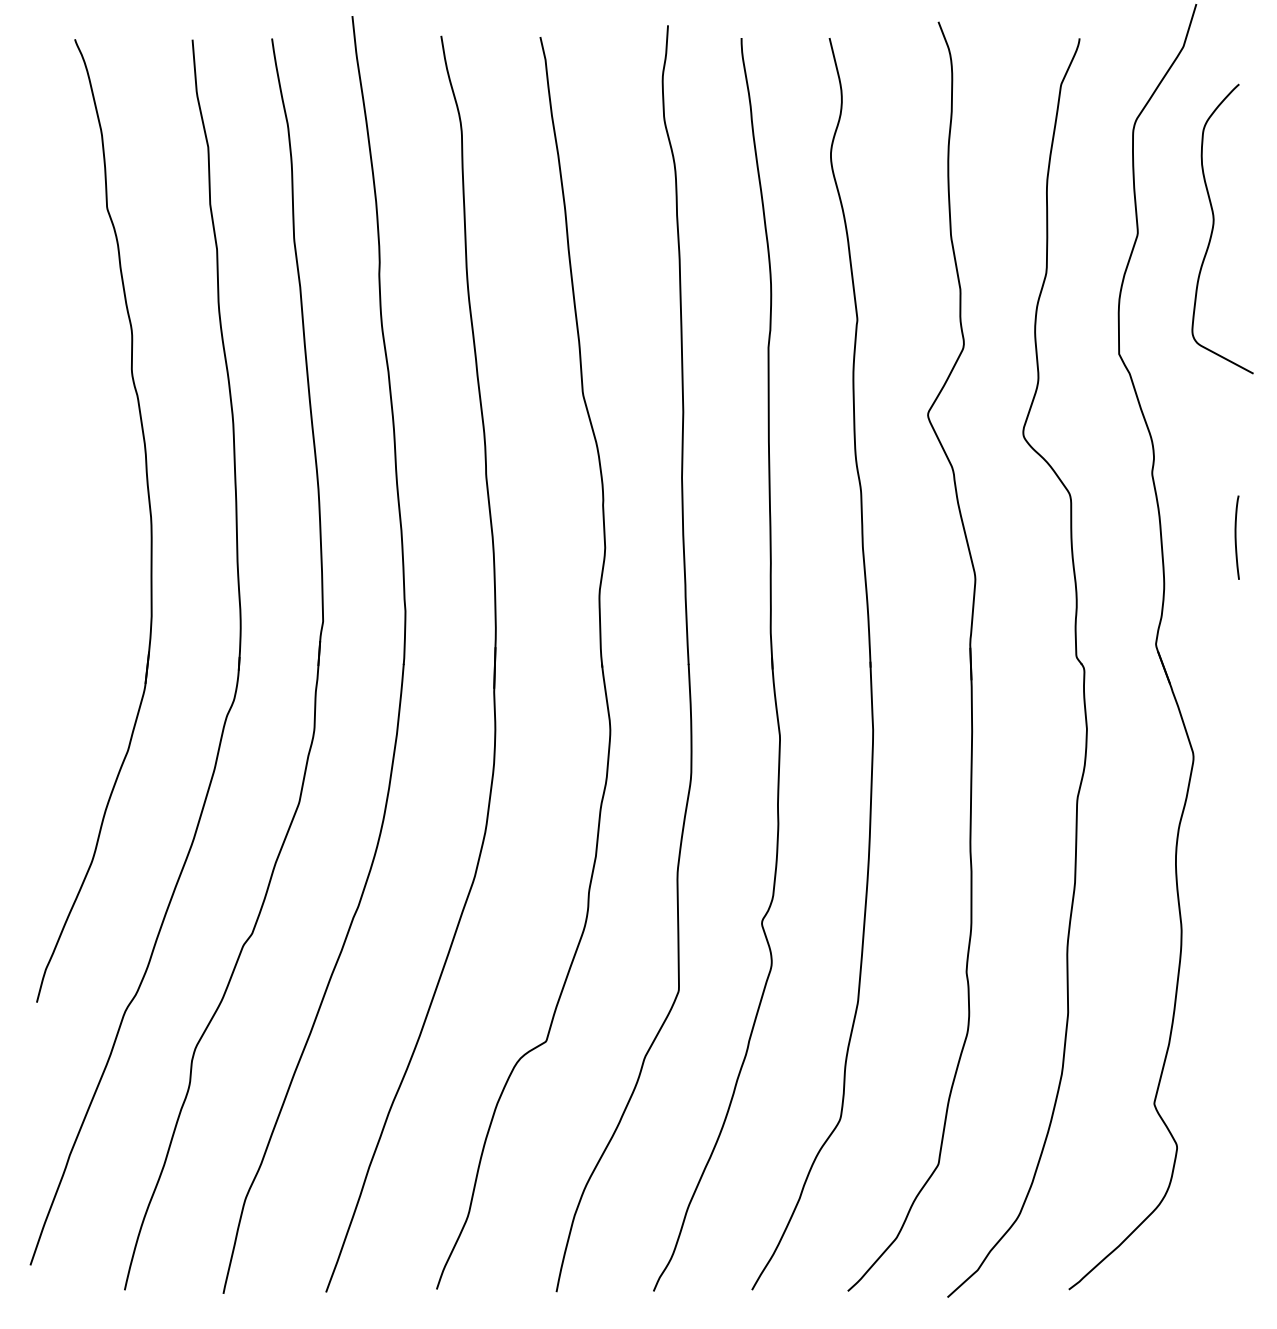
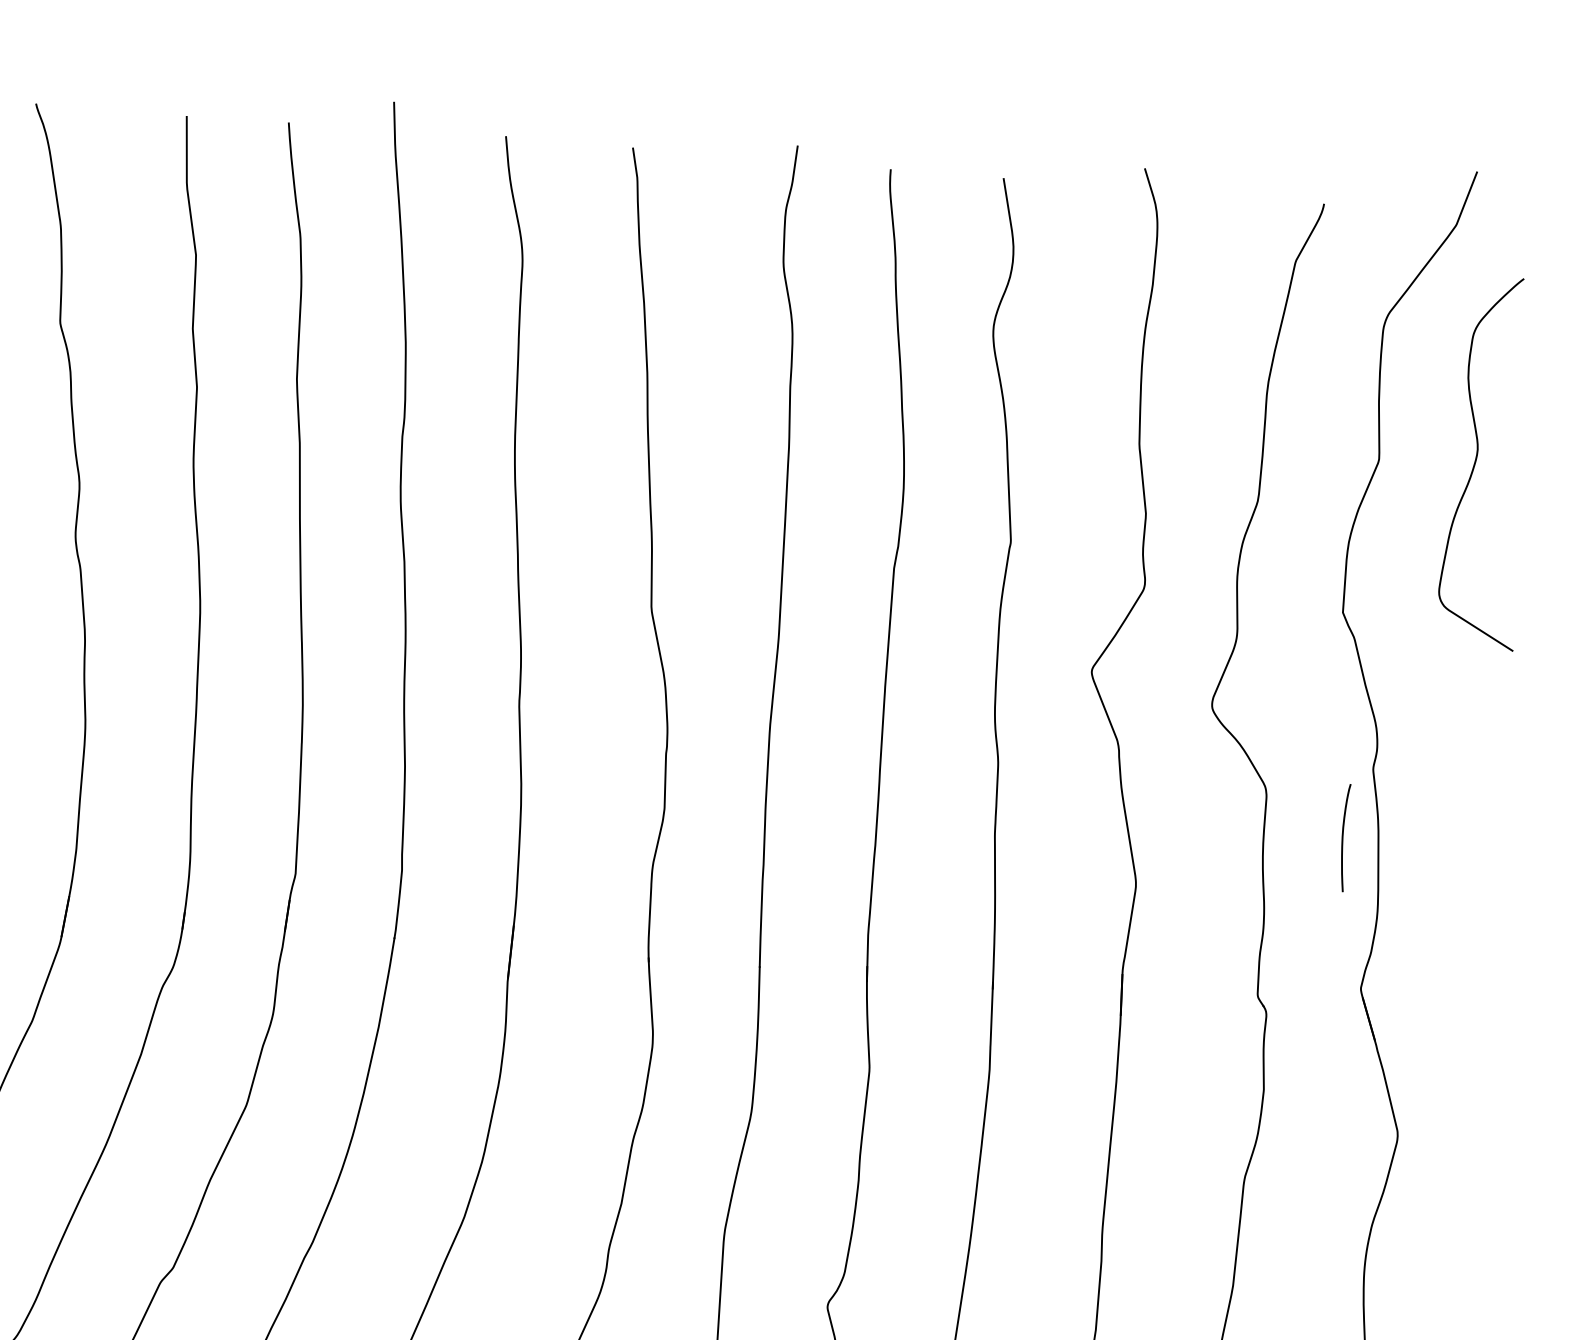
curve: (1236, 537) -> (1343, 837), moved

